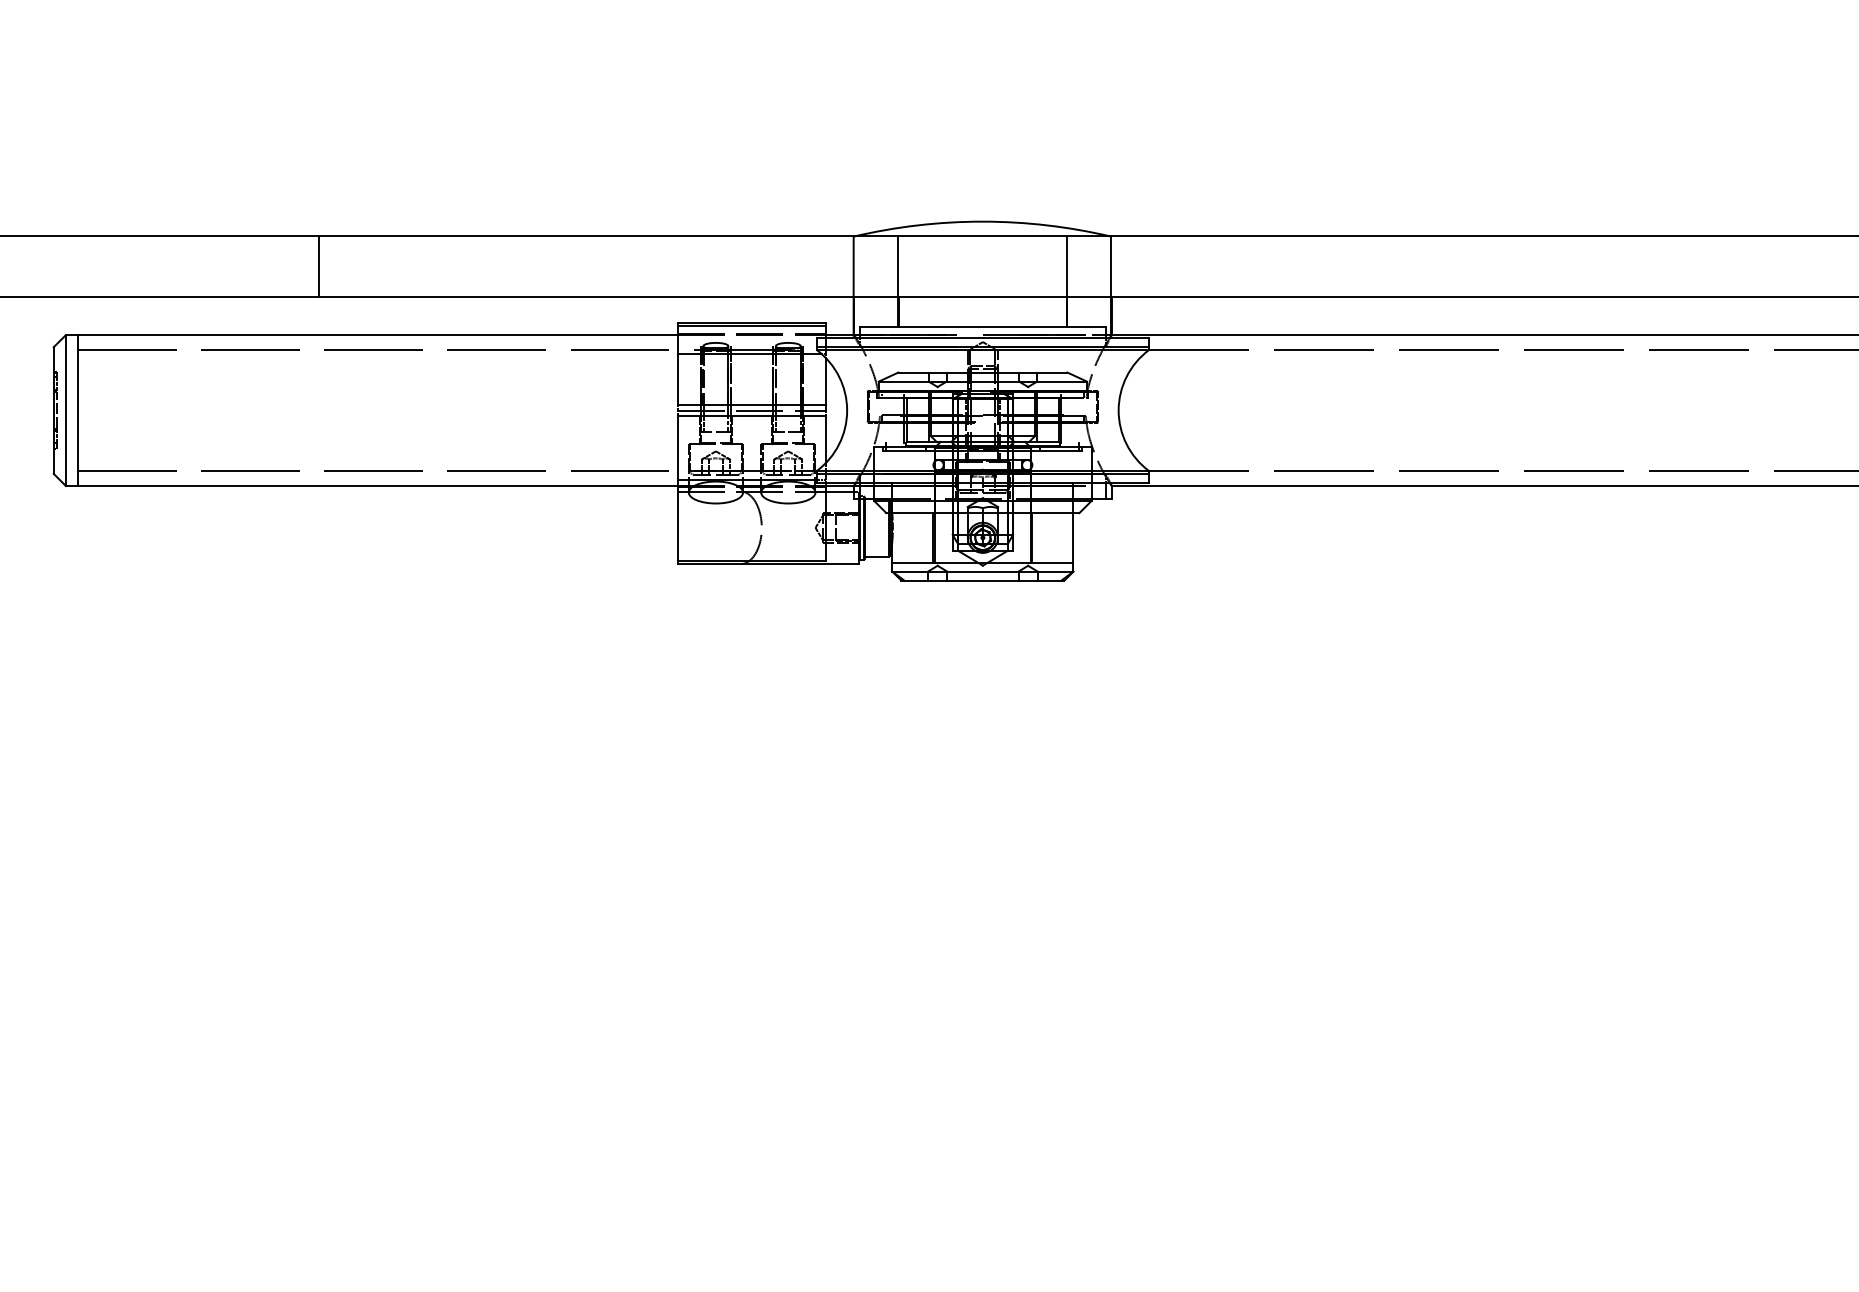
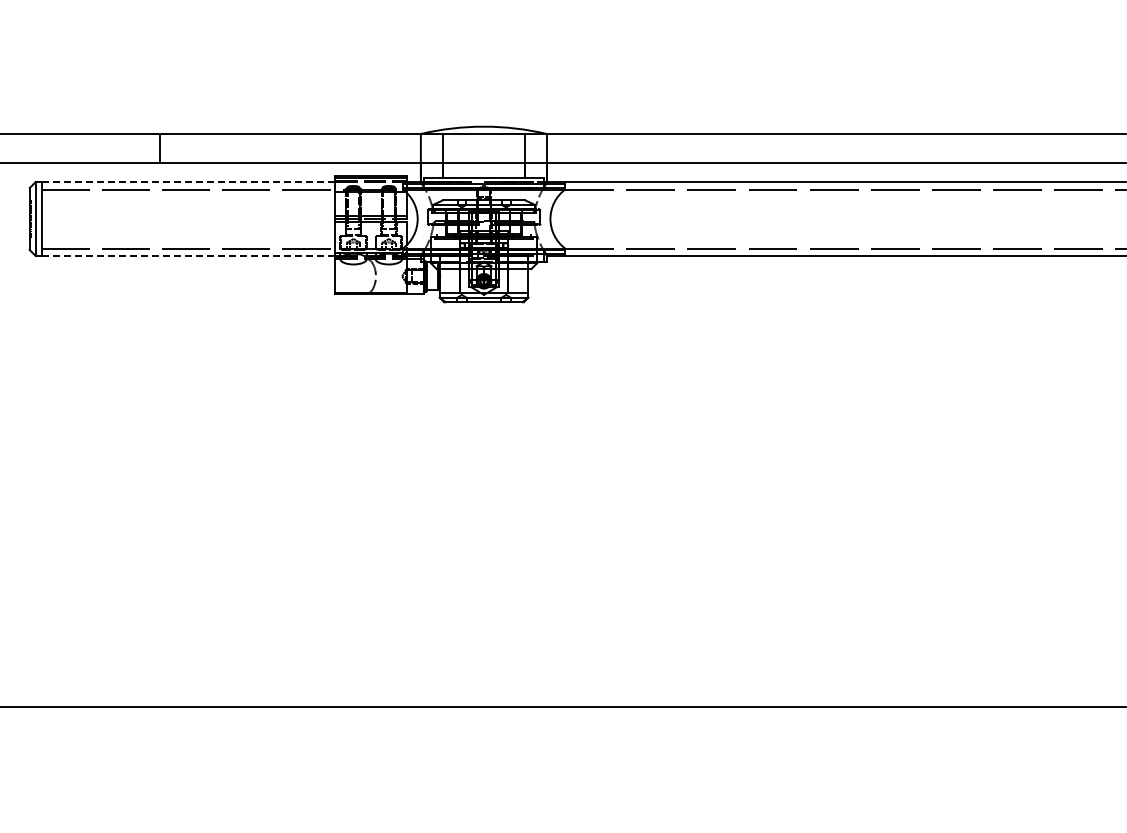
line: (378, 335) -> (188, 182), solid -> dashed
line: (378, 485) -> (188, 255), solid -> dashed

